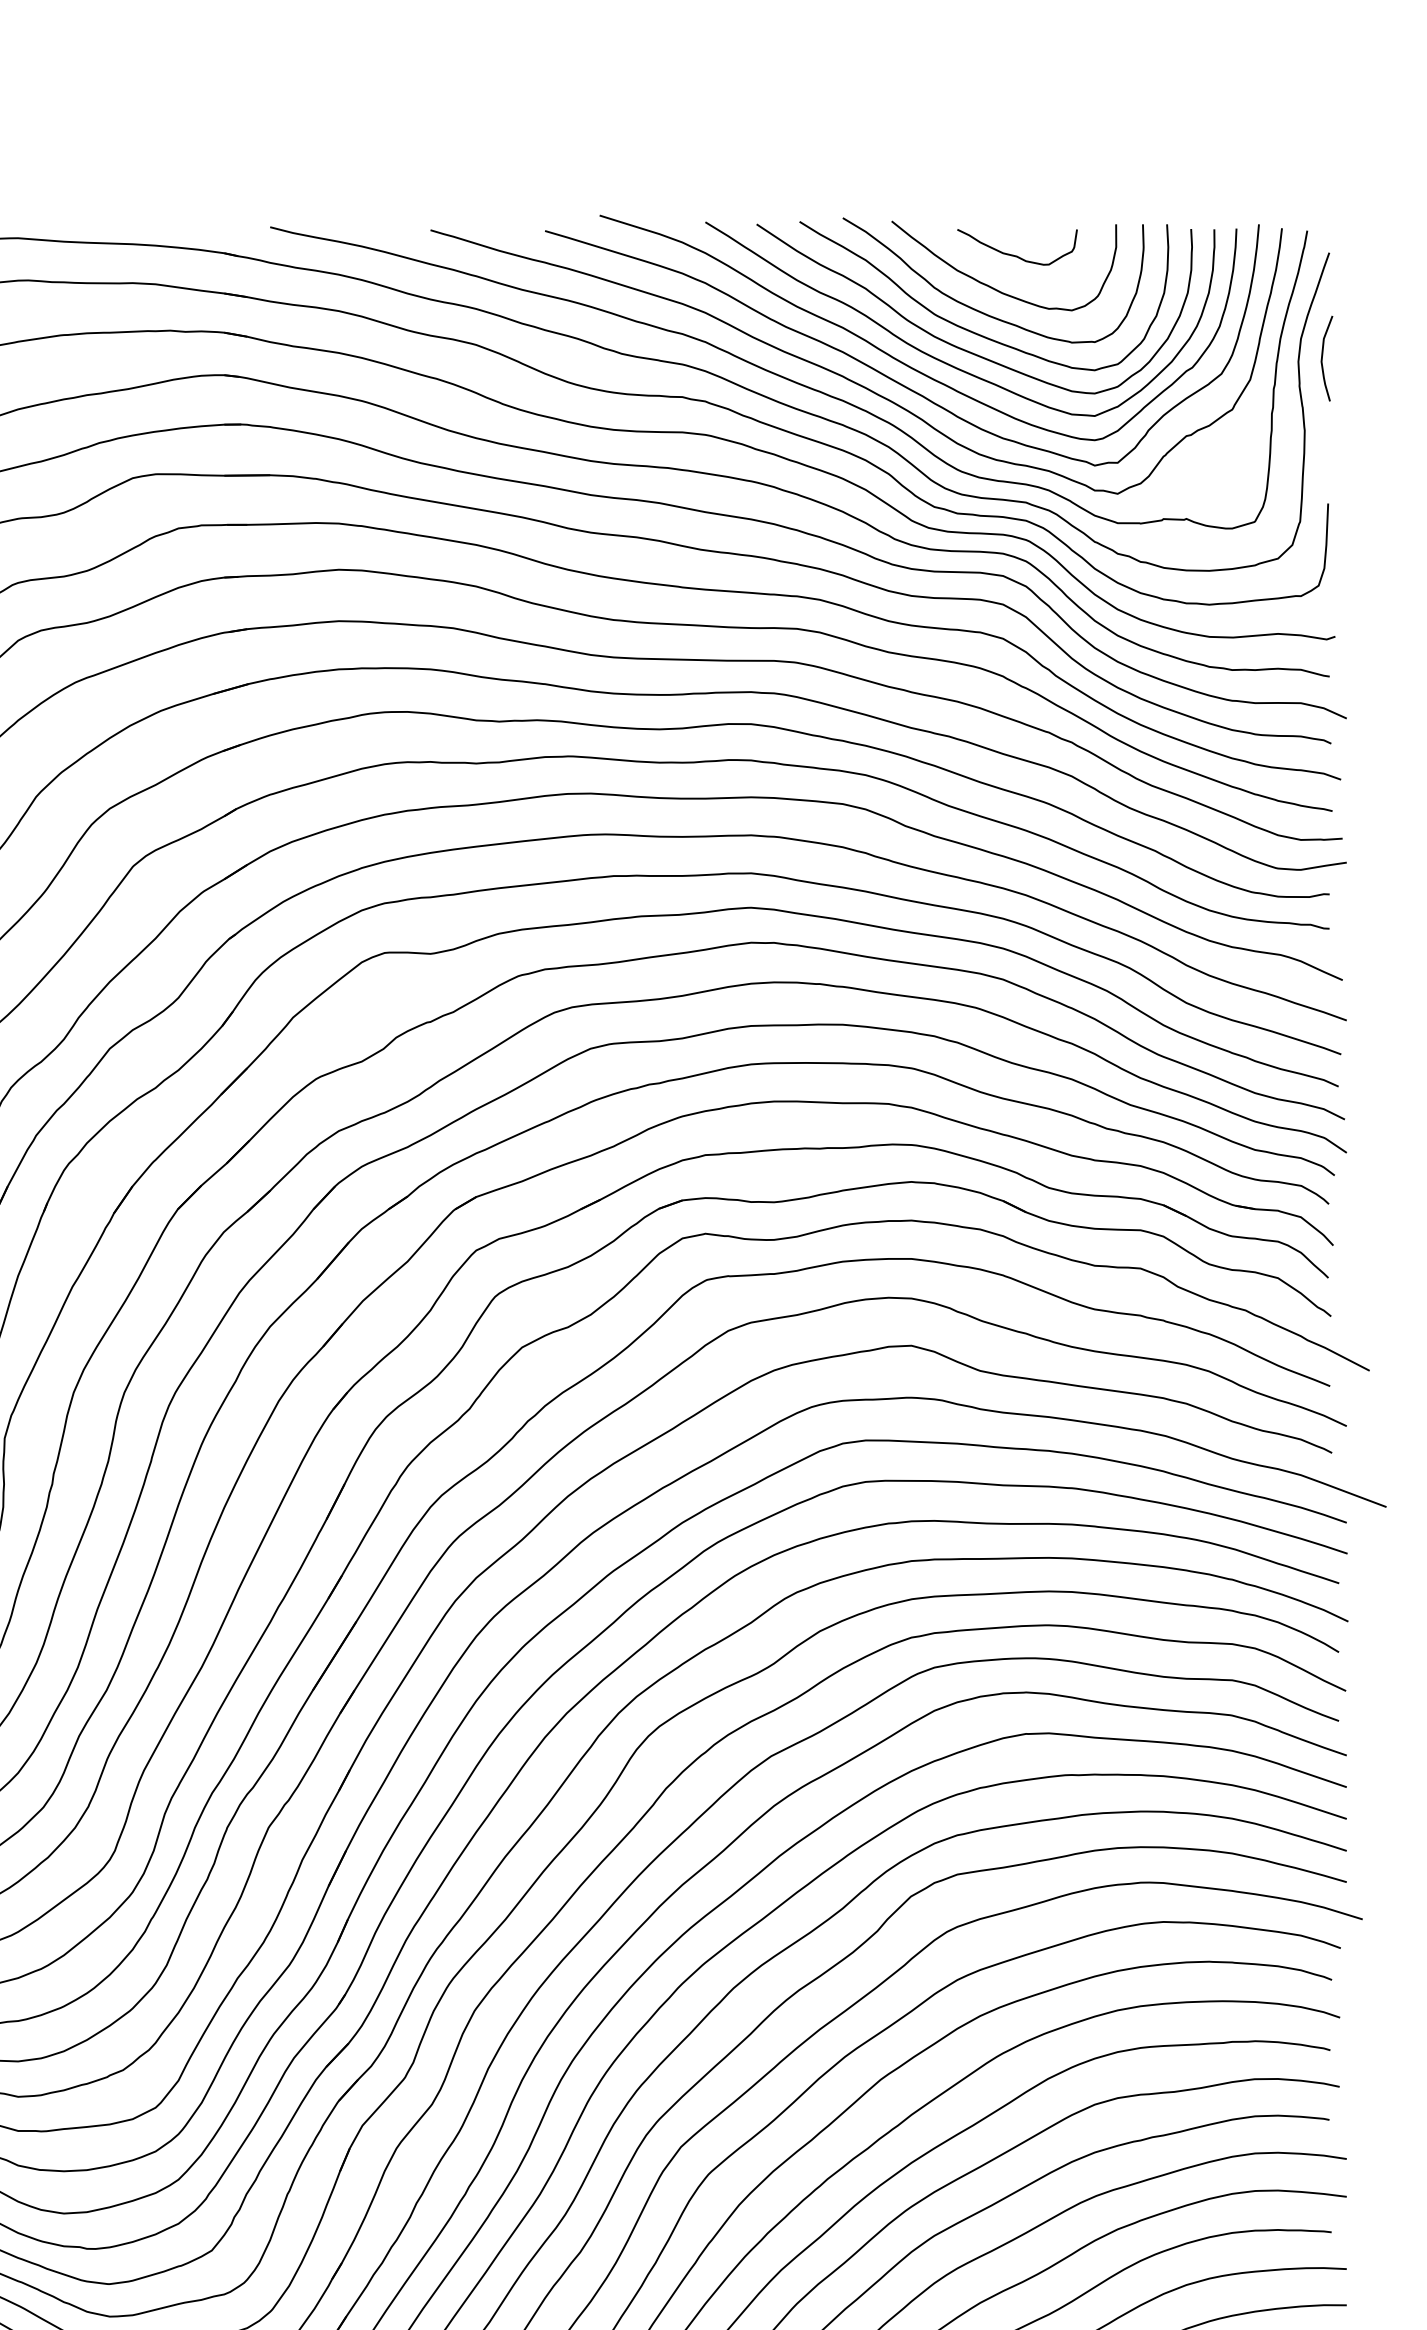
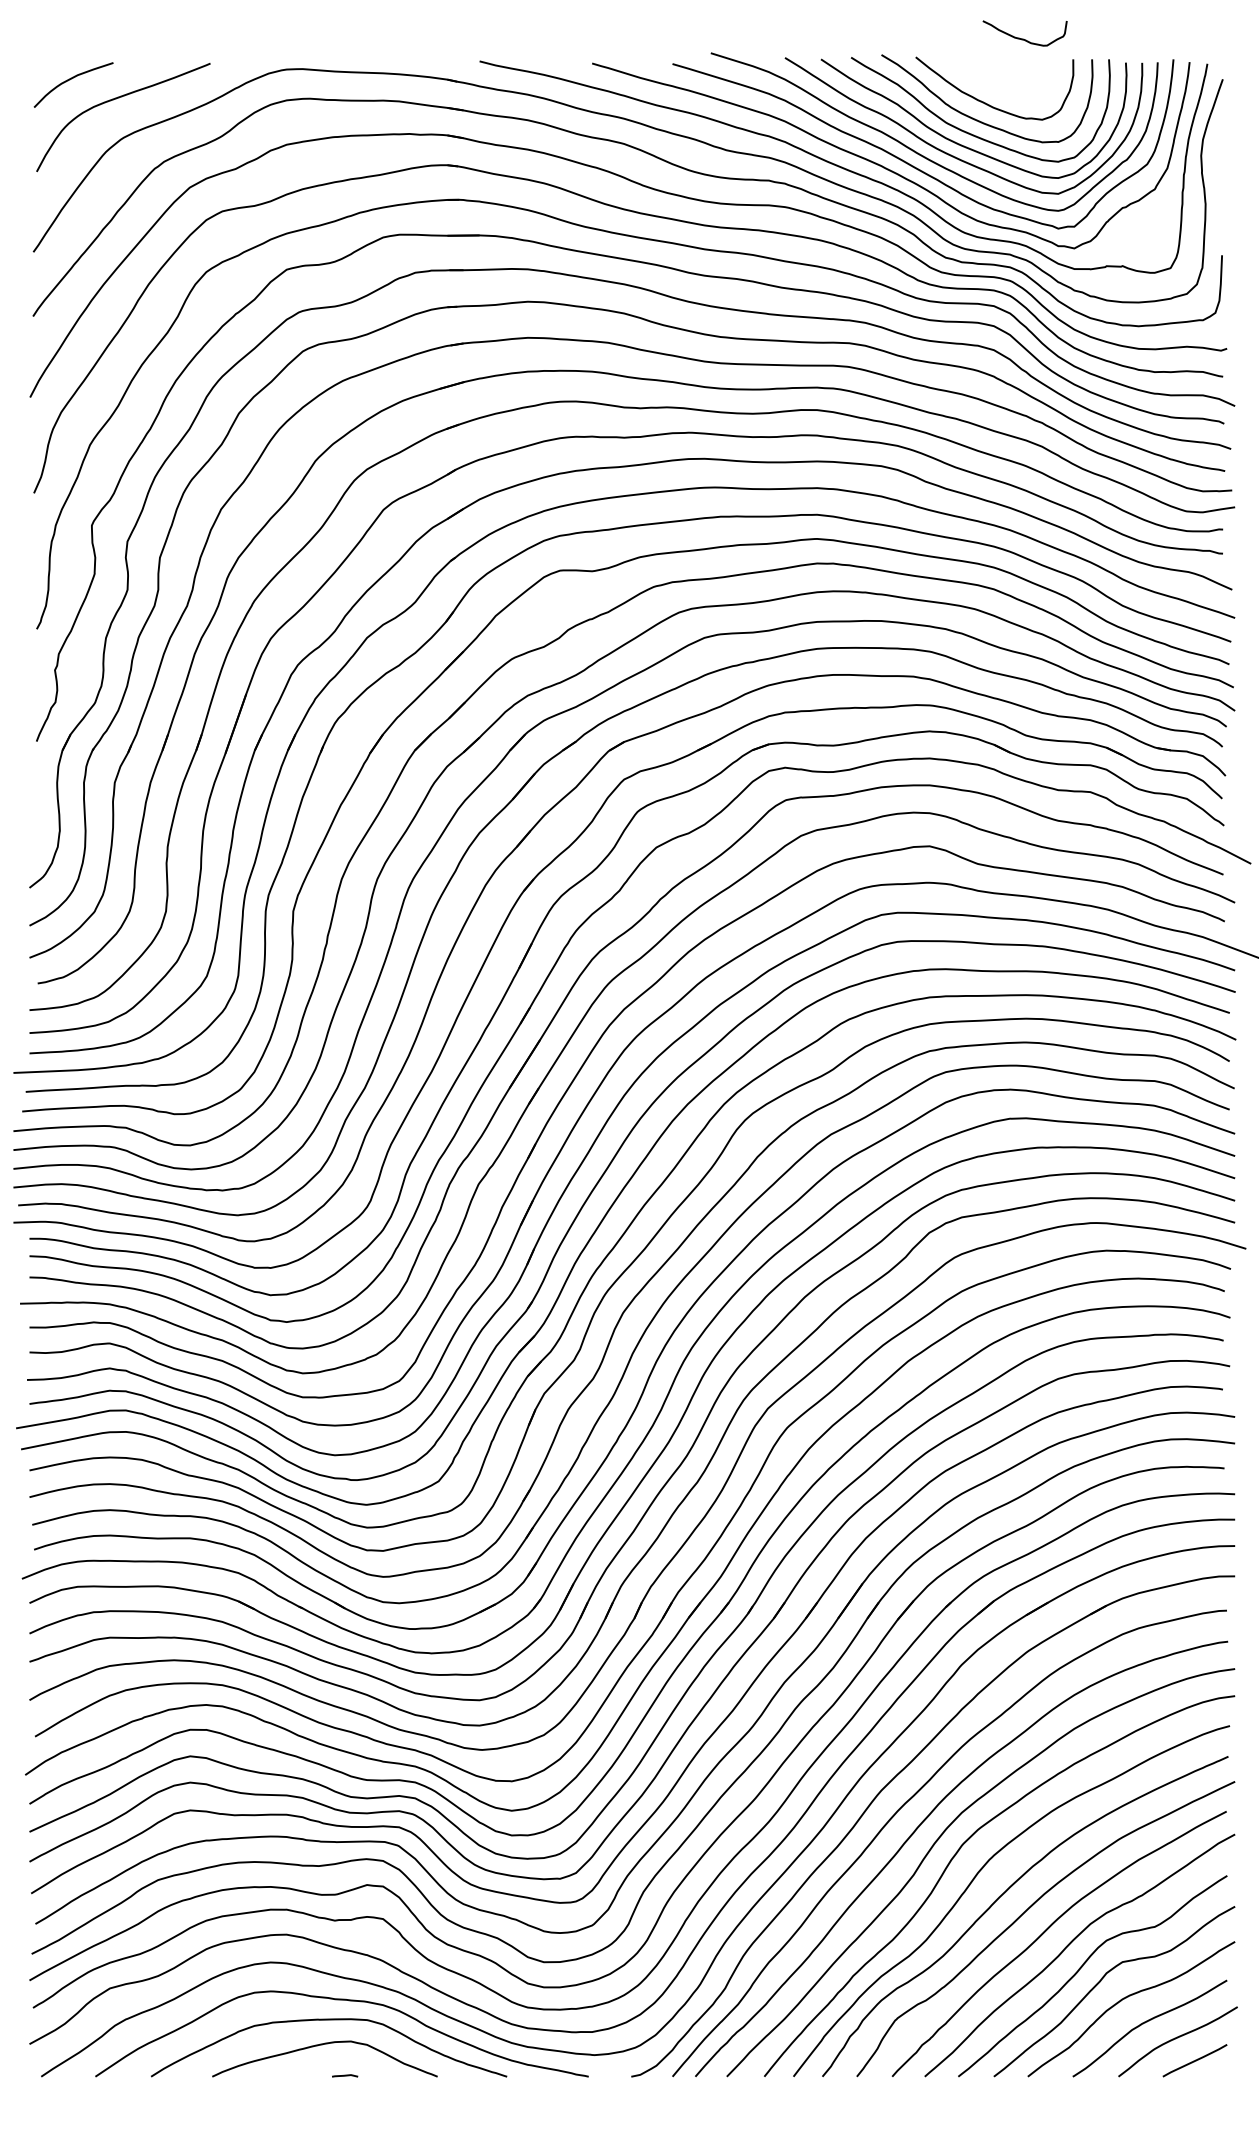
curve: (1015, 254) -> (1023, 38), moved
curve: (1323, 358) -> (1218, 153), removed

